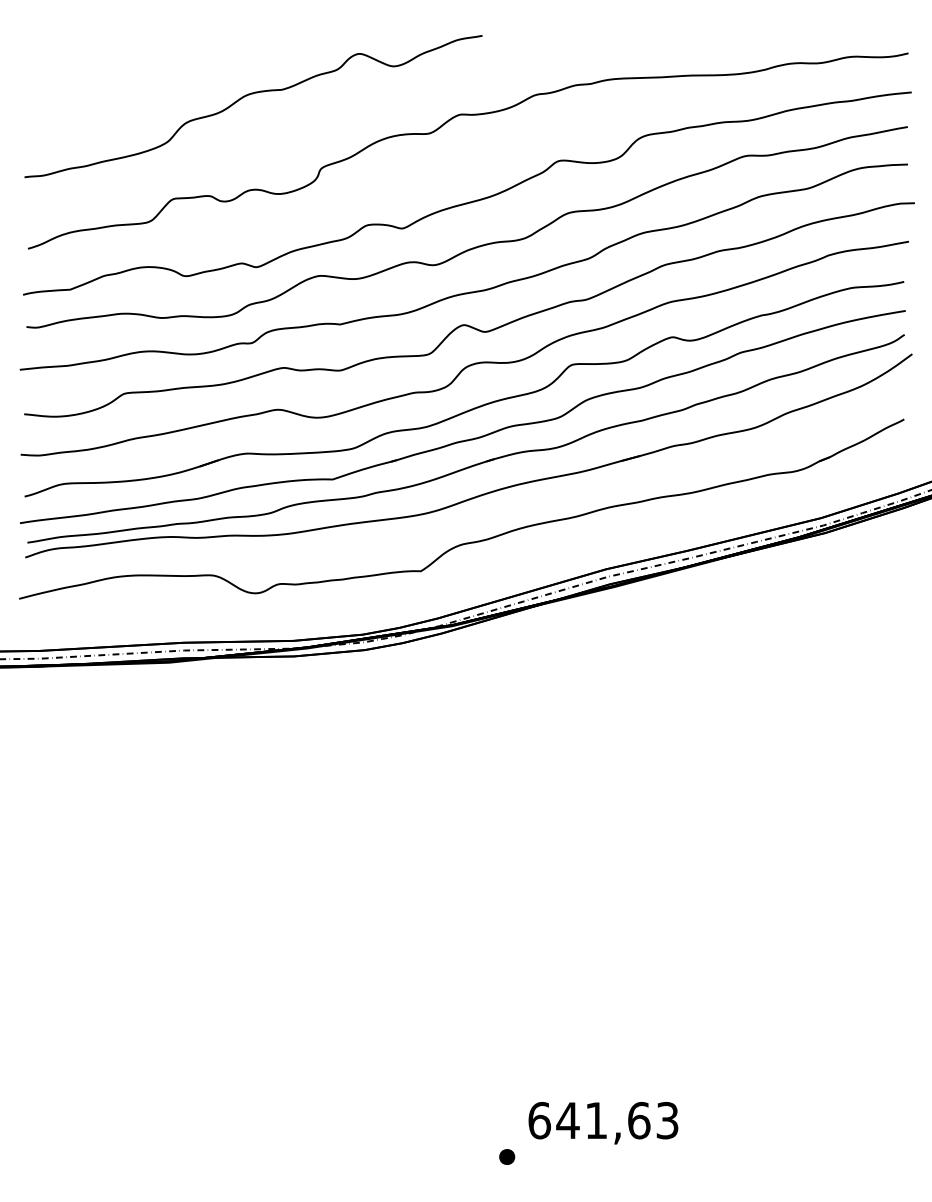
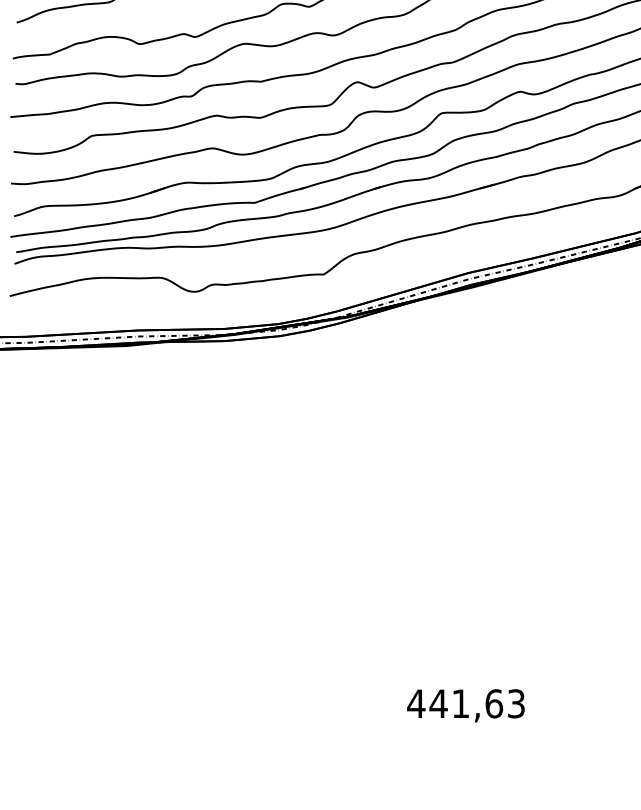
text: (539, 1120) -> (416, 703), 641,63 -> 441,63
part: (507, 1156) -> (391, 731), removed

